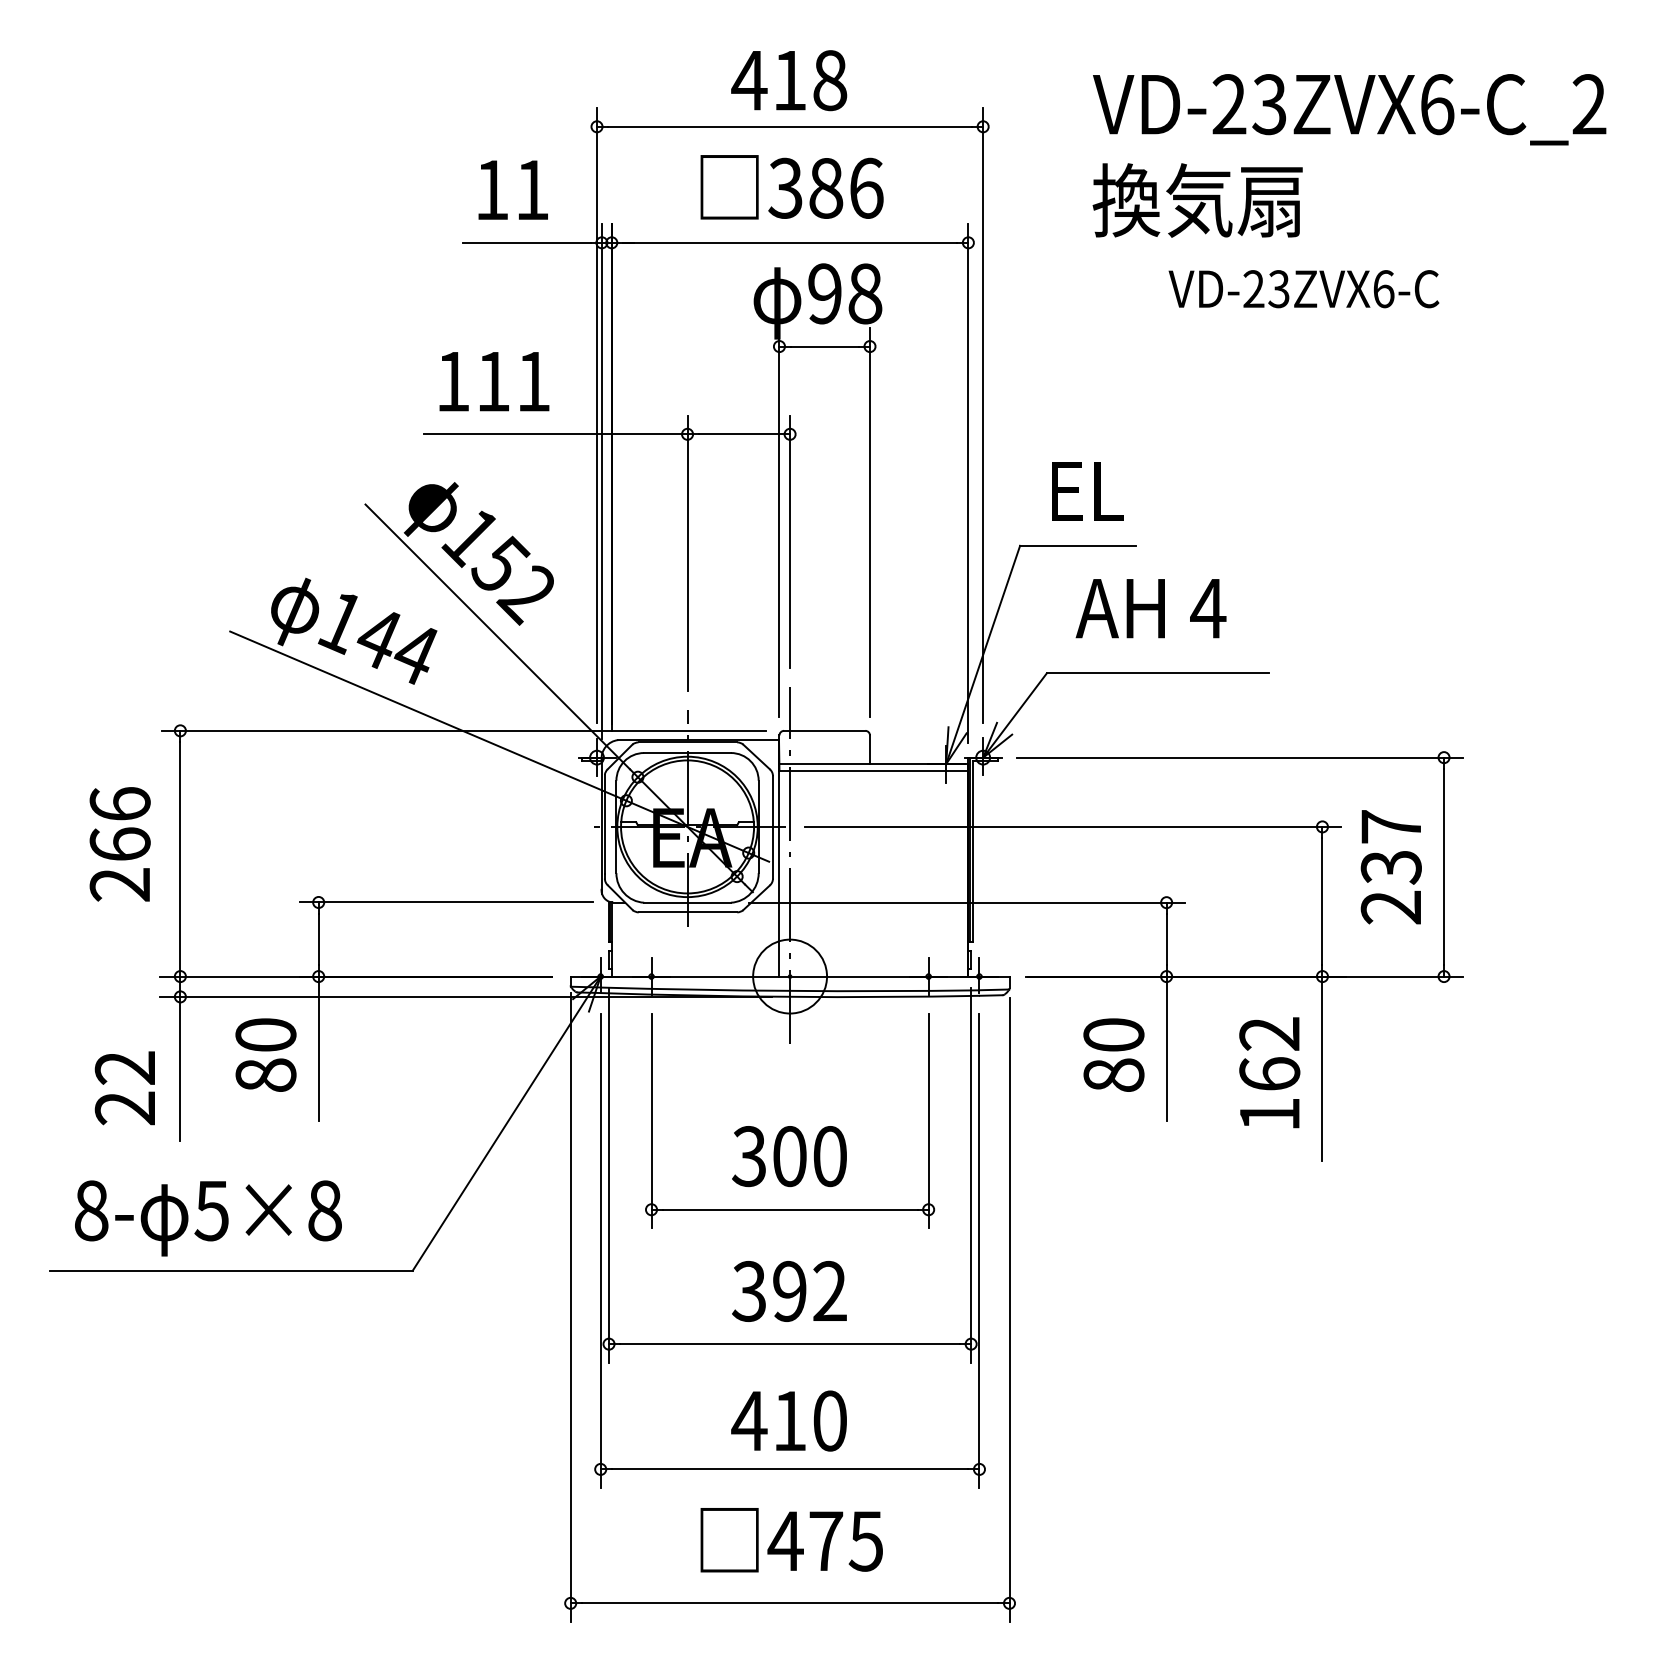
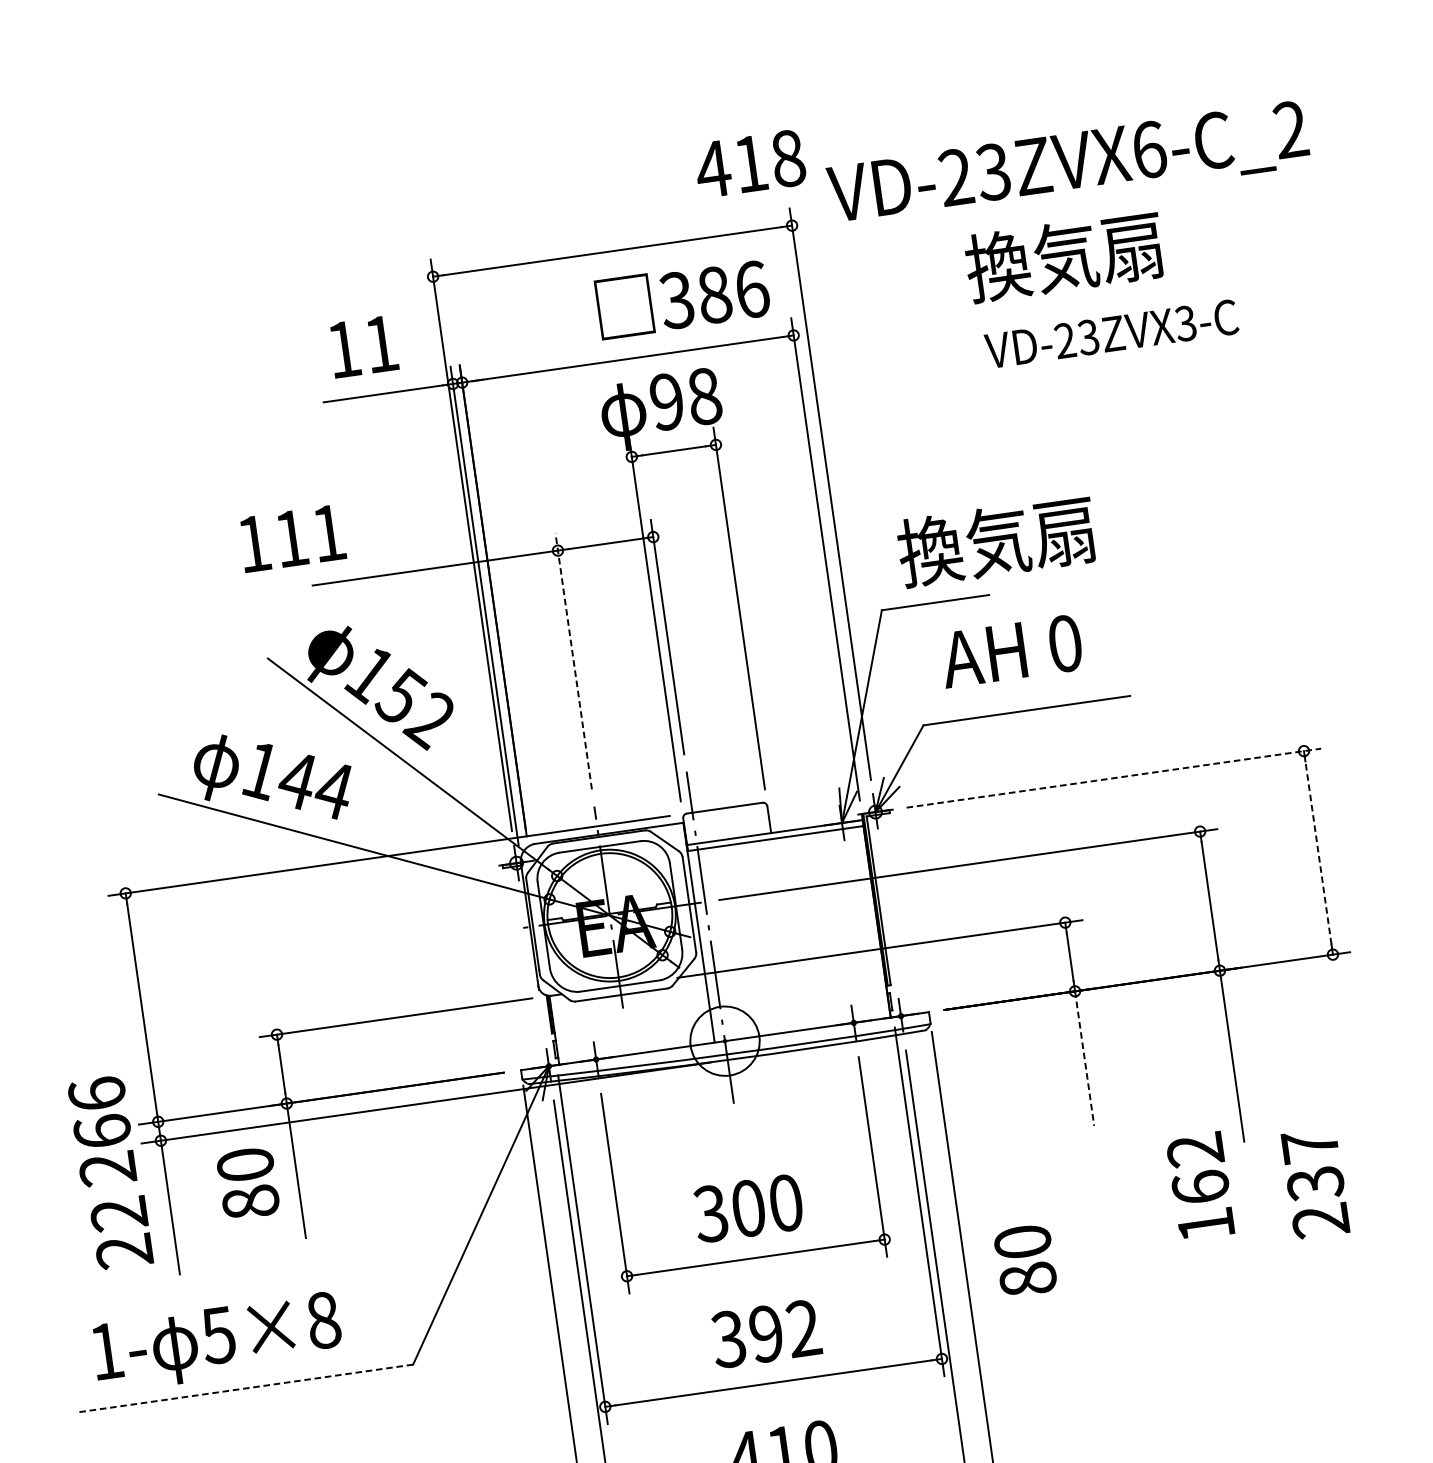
text: (789, 80) -> (750, 163), moved
text: (1349, 109) -> (1068, 166), moved
text: (791, 187) -> (682, 298), moved
text: (1197, 200) -> (1064, 256), moved
text: (1383, 289) -> (1185, 323), VD-23ZVX6-C -> VD-23ZVX3-C
text: (494, 381) -> (292, 538), moved
text: (1151, 490) -> (996, 541), EL -> 換気扇
line: (687, 553) -> (573, 661), solid -> dashed
text: (1208, 608) -> (1065, 643), 4 -> 0
line: (1239, 757) -> (1113, 778), solid -> dashed
text: (119, 844) -> (101, 1131), moved
line: (1444, 866) -> (1318, 852), solid -> dashed
text: (1390, 867) -> (1314, 1183), moved
line: (1166, 1049) -> (1084, 1059), solid -> dashed
text: (1113, 1054) -> (1024, 1260), moved
text: (1269, 1072) -> (1200, 1185), moved
text: (91, 1210) -> (106, 1351), 8- -> 1-
line: (231, 1270) -> (244, 1388), solid -> dashed

